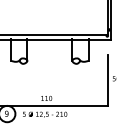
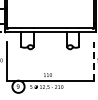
line: (107, 80) -> (93, 61), solid -> dashed

